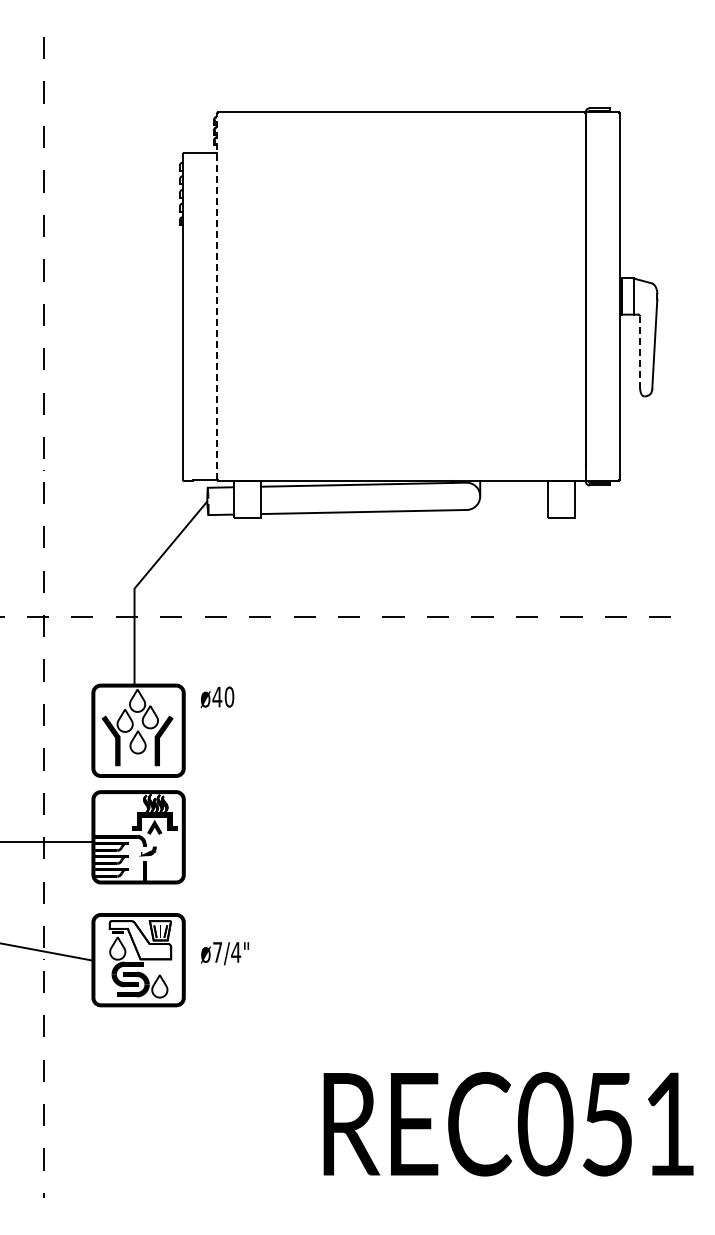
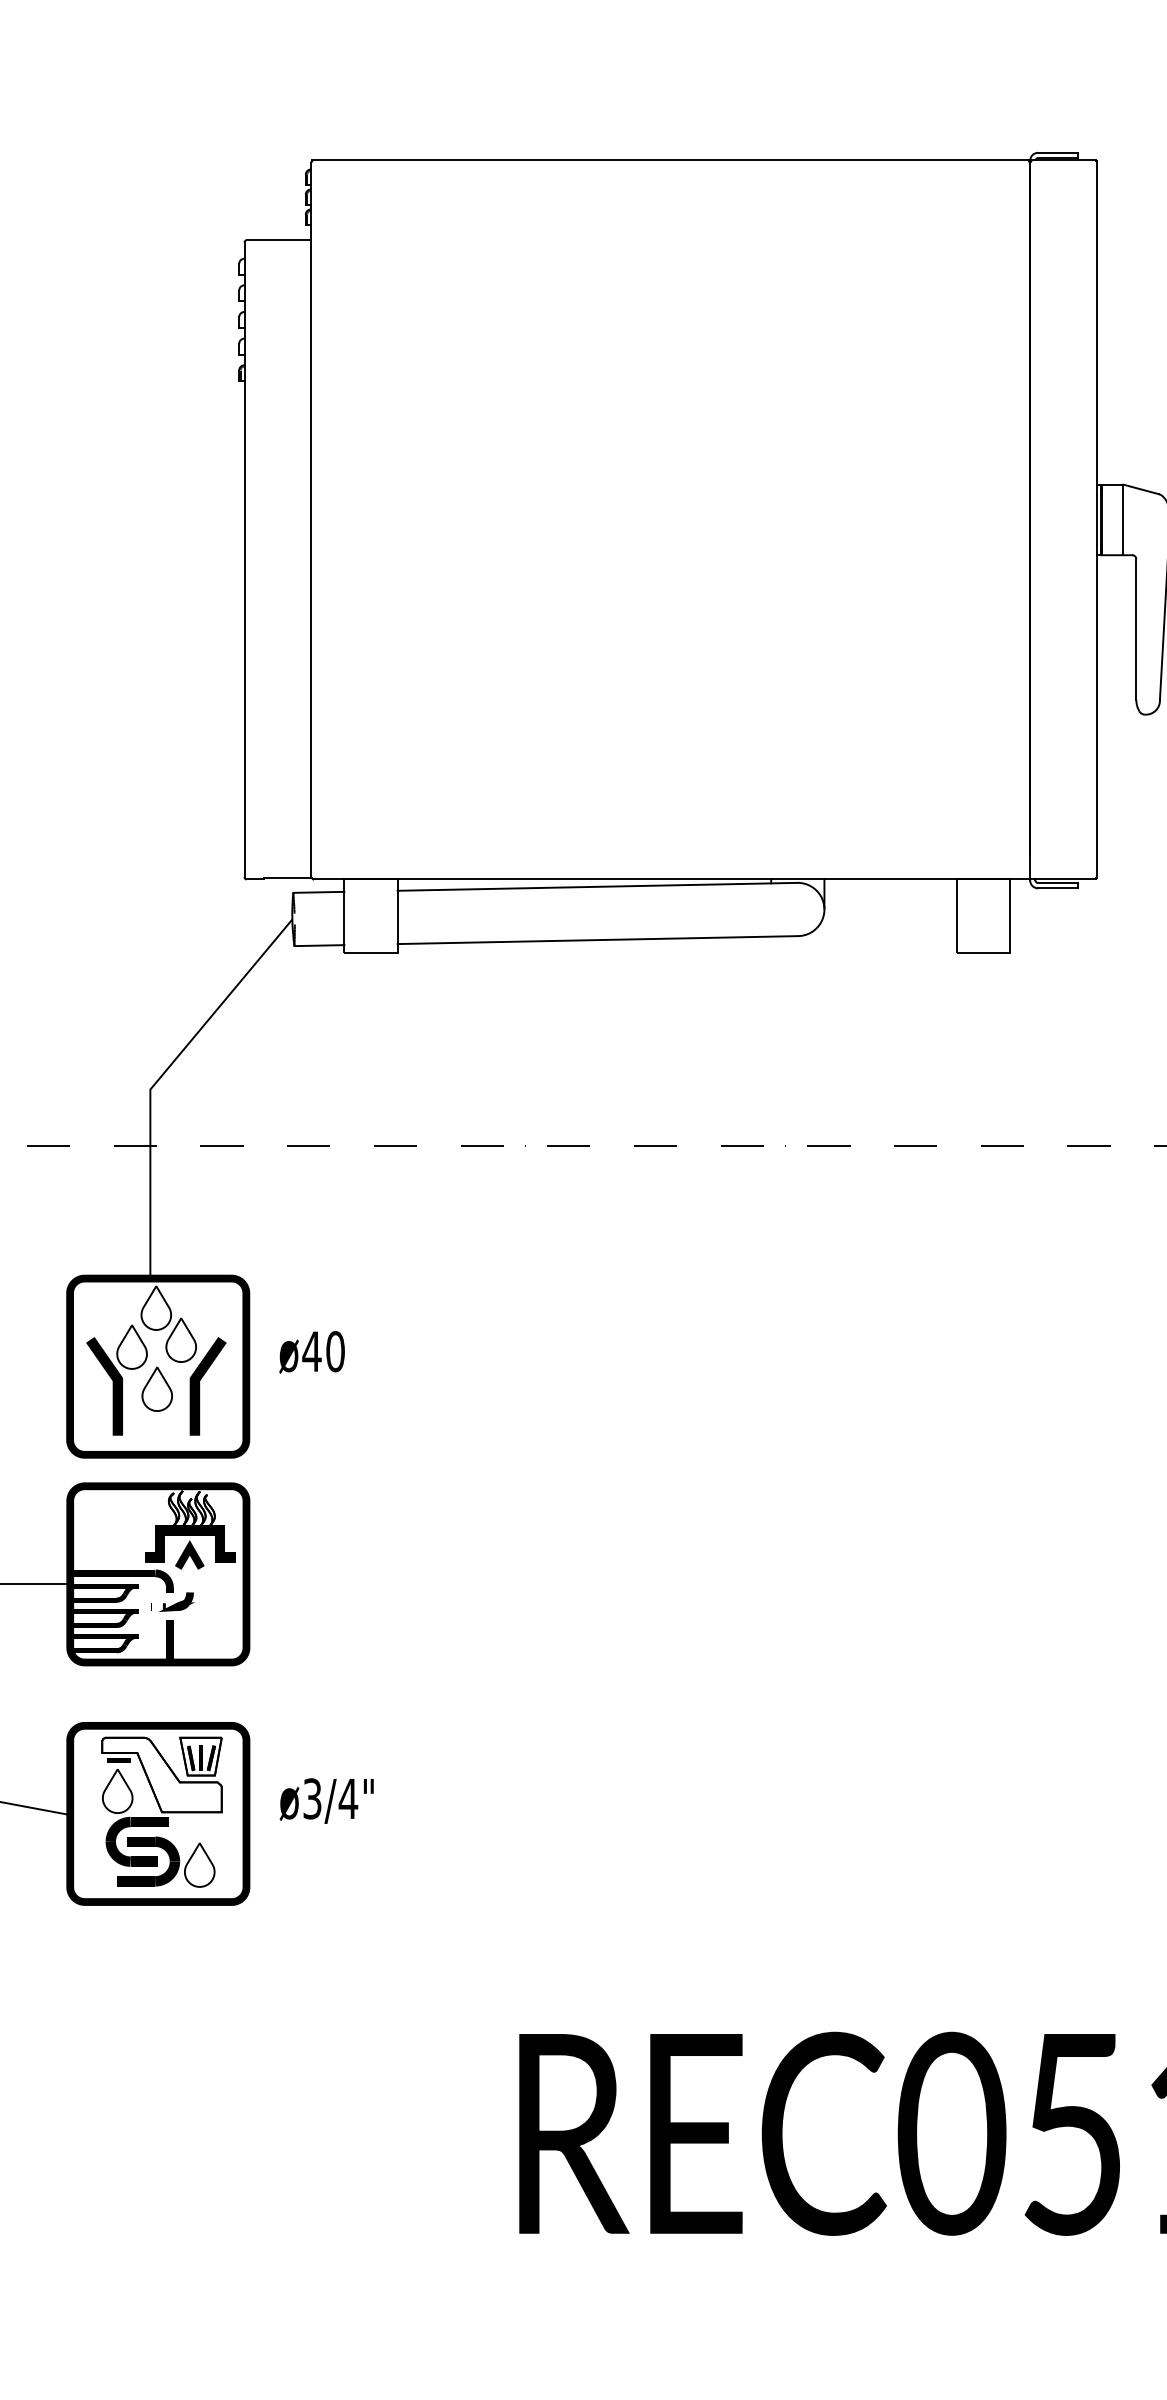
line: (216, 296) -> (310, 519), dashed -> solid
line: (640, 352) -> (1136, 629), dashed -> solid
text: (217, 697) -> (312, 1352), moved
text: (217, 951) -> (312, 1797), ø7/4" -> ø3/4"

